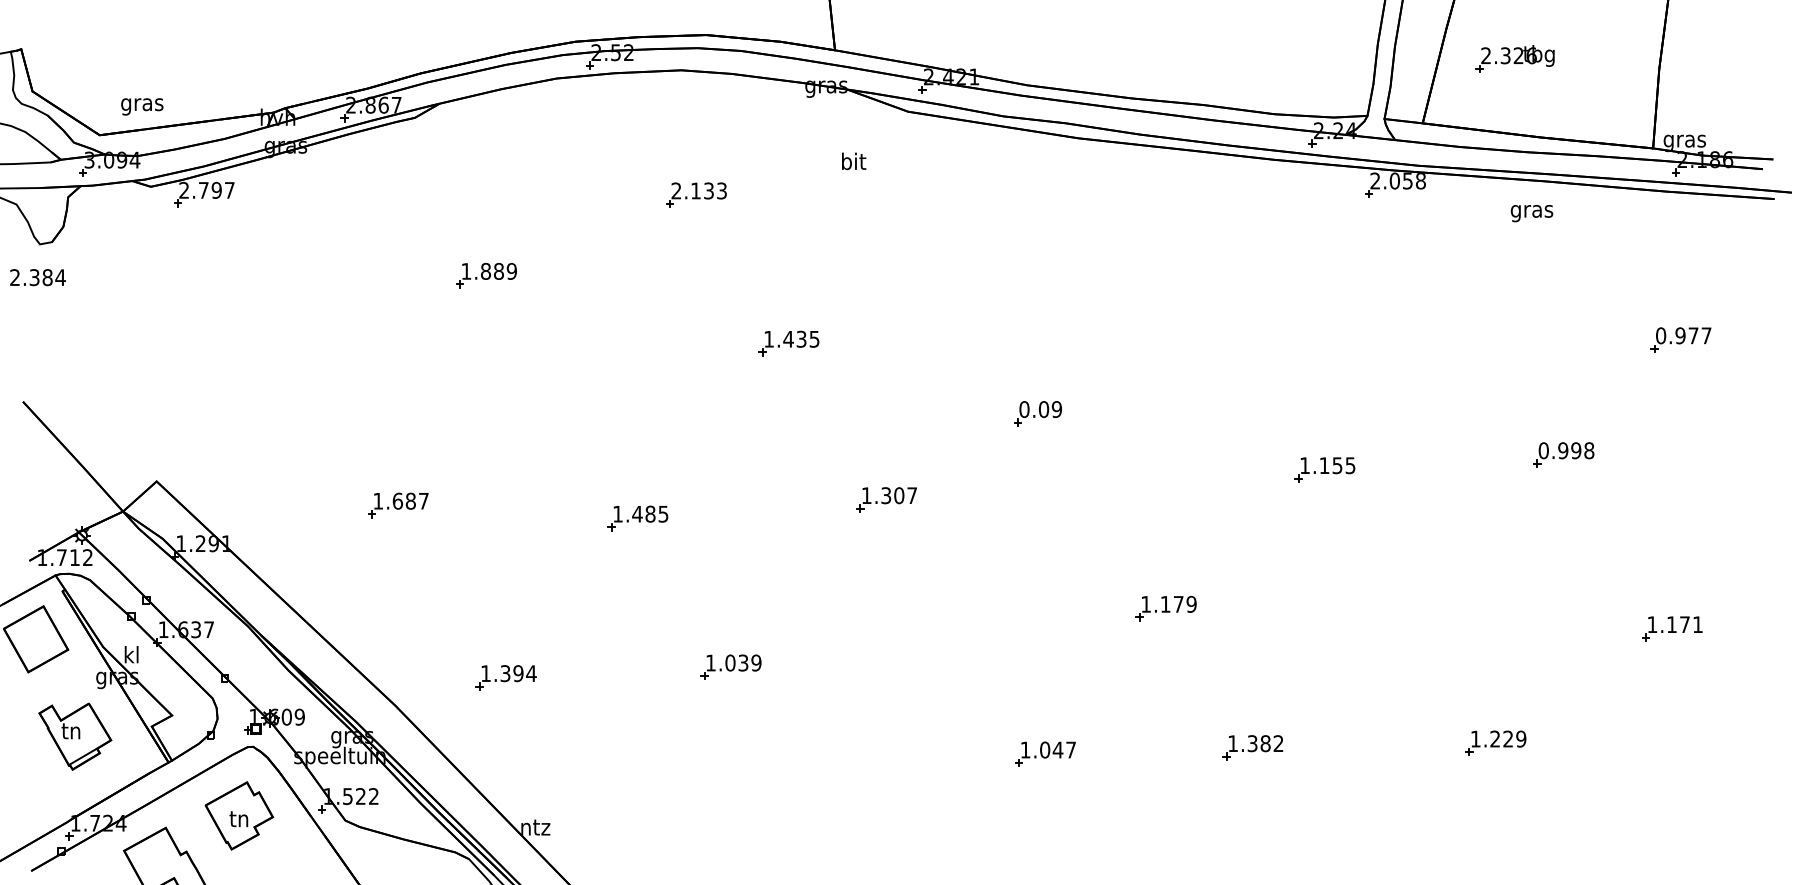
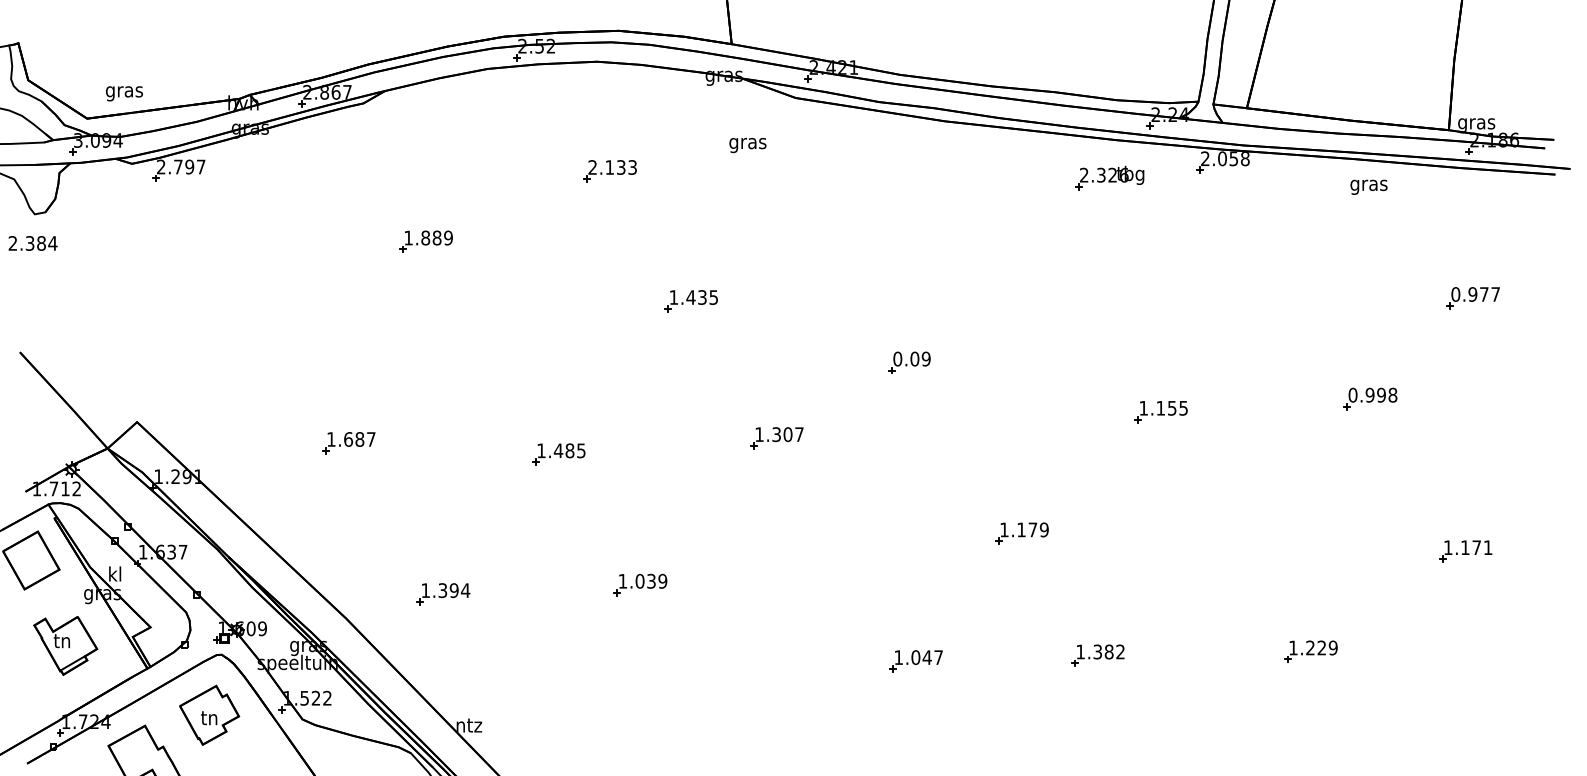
part: (1514, 58) -> (1109, 177), moved
text: (853, 163) -> (747, 143), bit -> gras
text: (1531, 213) -> (1368, 187), moved

